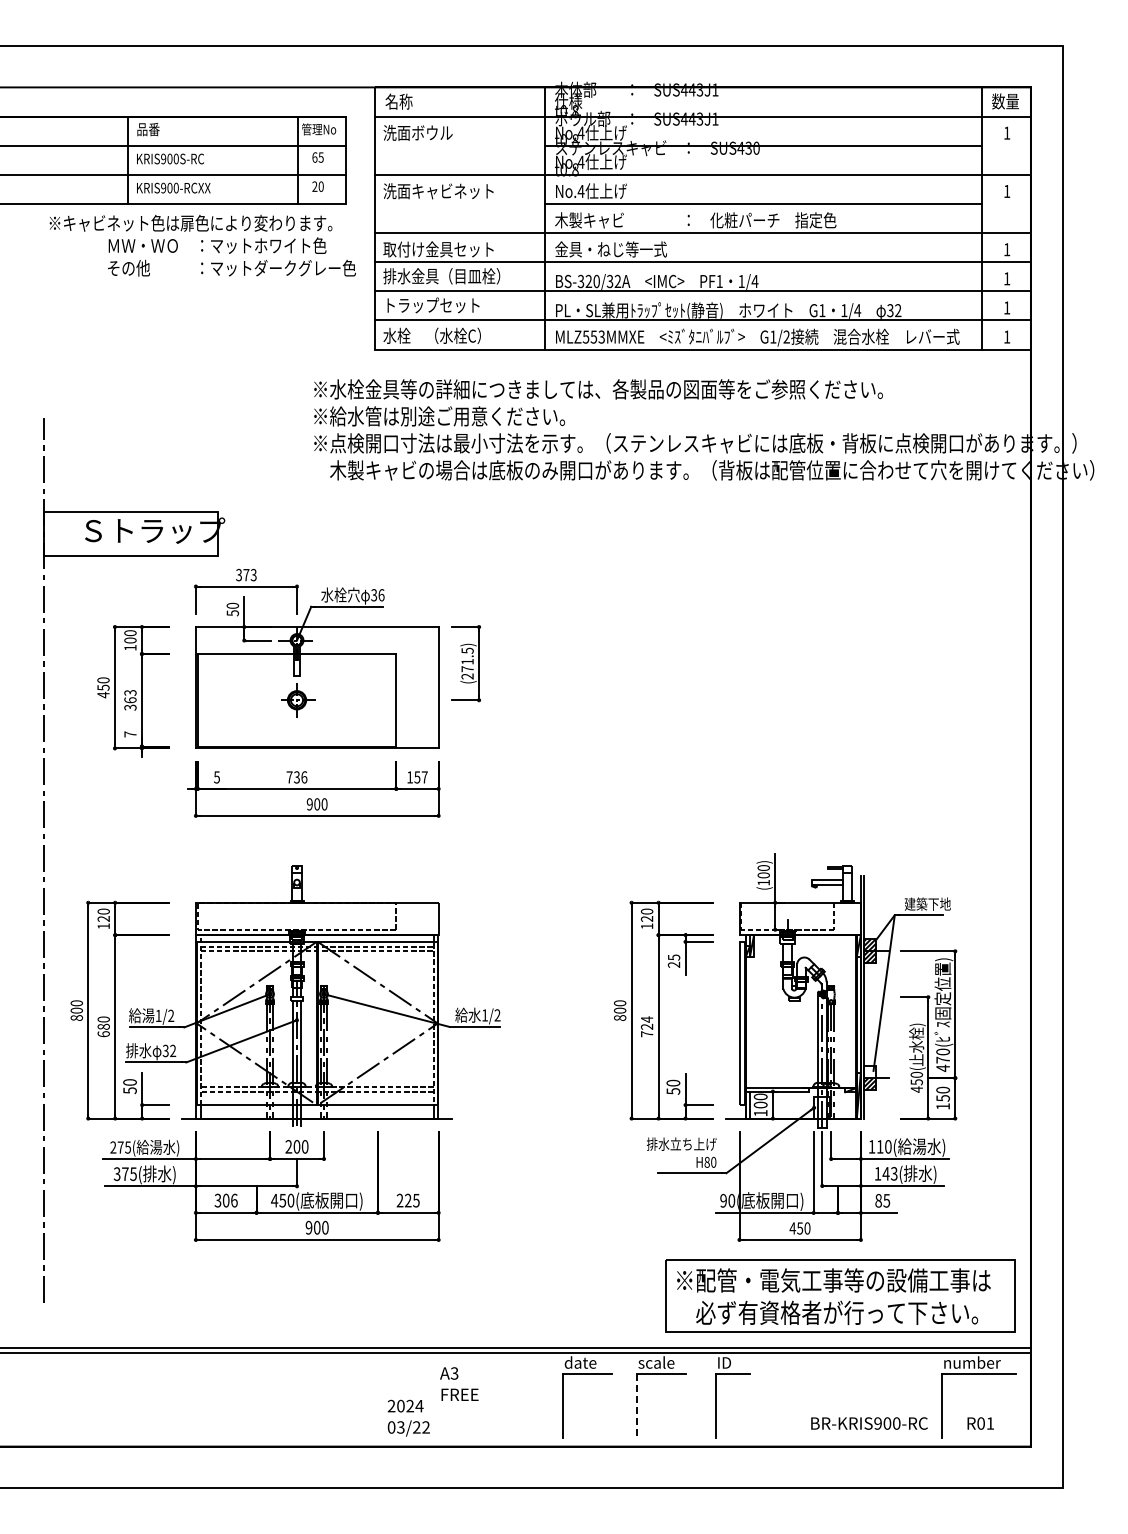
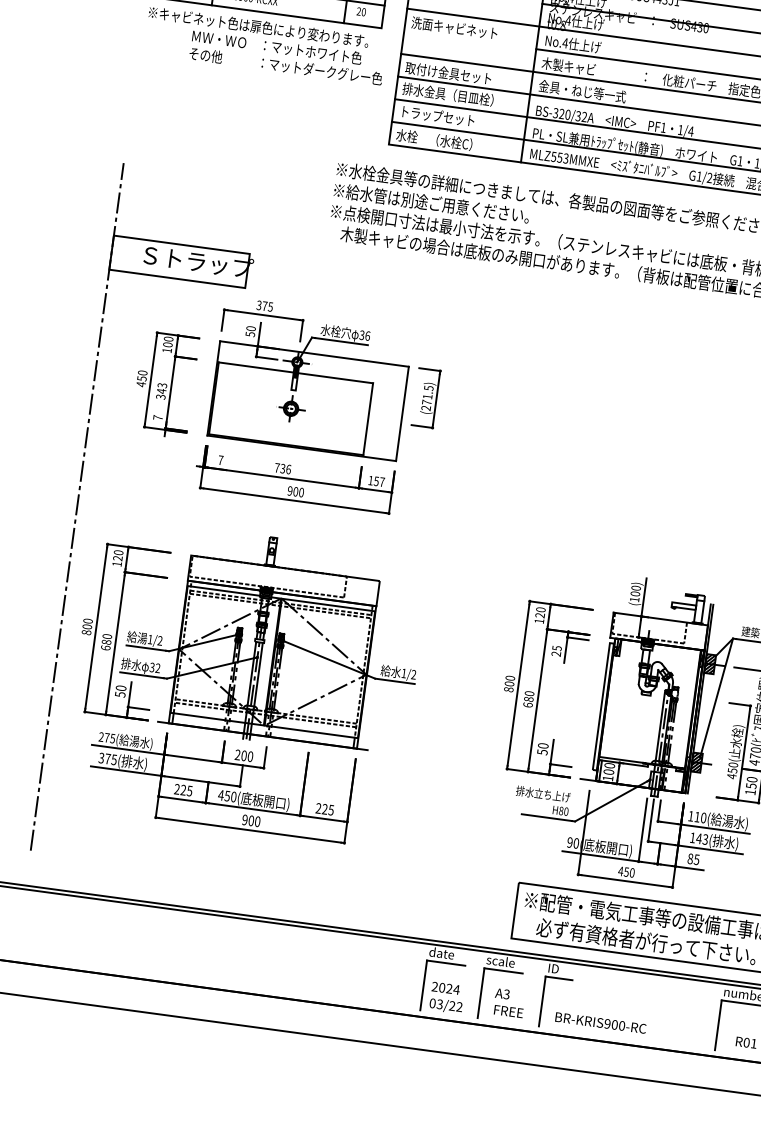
text: (253, 574) -> (270, 306), 373 -> 375
text: (130, 700) -> (161, 391), 363 -> 343
text: (216, 777) -> (220, 460), 5 -> 7
text: (646, 1026) -> (528, 699), 724 -> 680
hatch: (870, 1071) -> (697, 757), added
text: (225, 1200) -> (182, 790), 306 -> 225
text: (459, 1383) -> (509, 1002), moved
line: (636, 1406) -> (480, 993), dashed -> solid
text: (408, 1417) -> (446, 997), moved
text: (869, 1423) -> (600, 1023), moved

